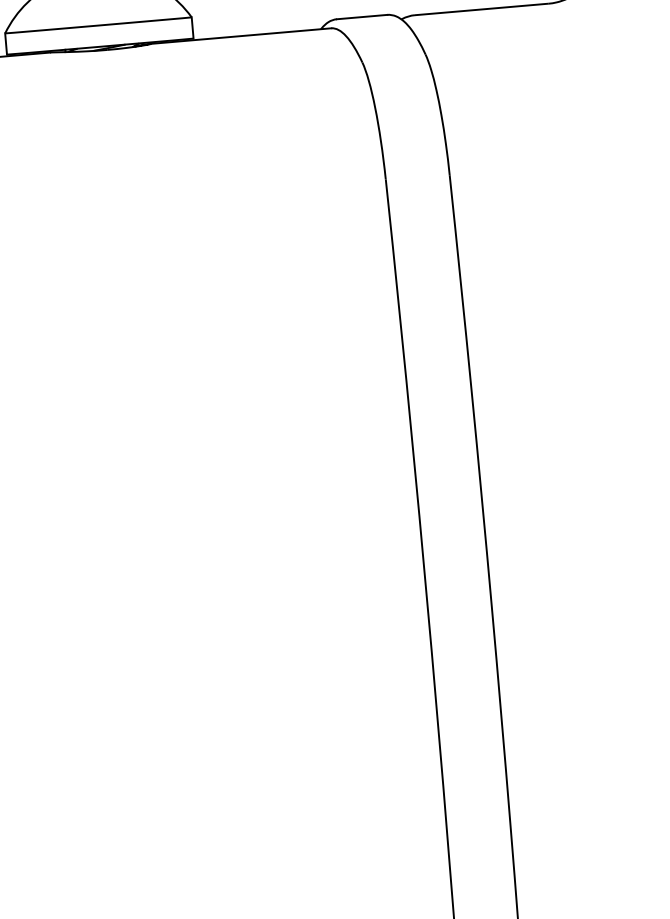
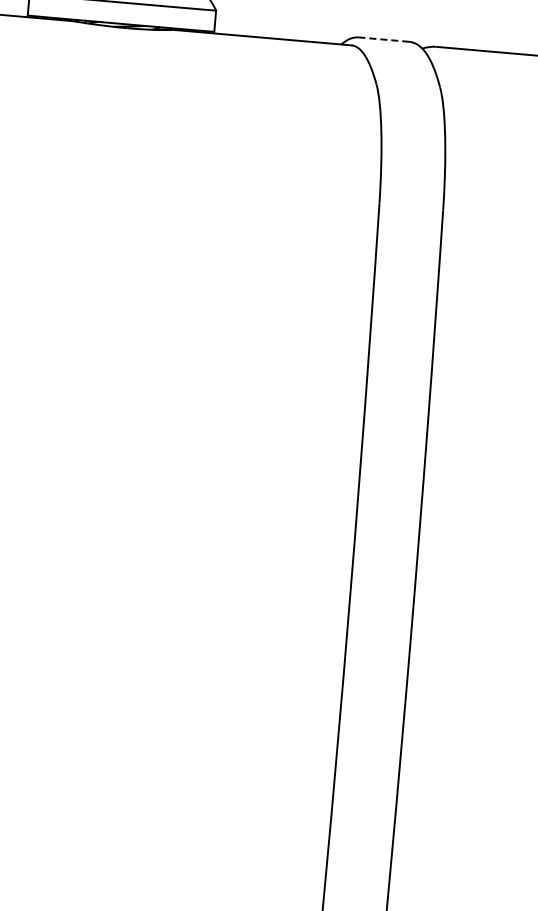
line: (361, 17) -> (383, 39), solid -> dashed

